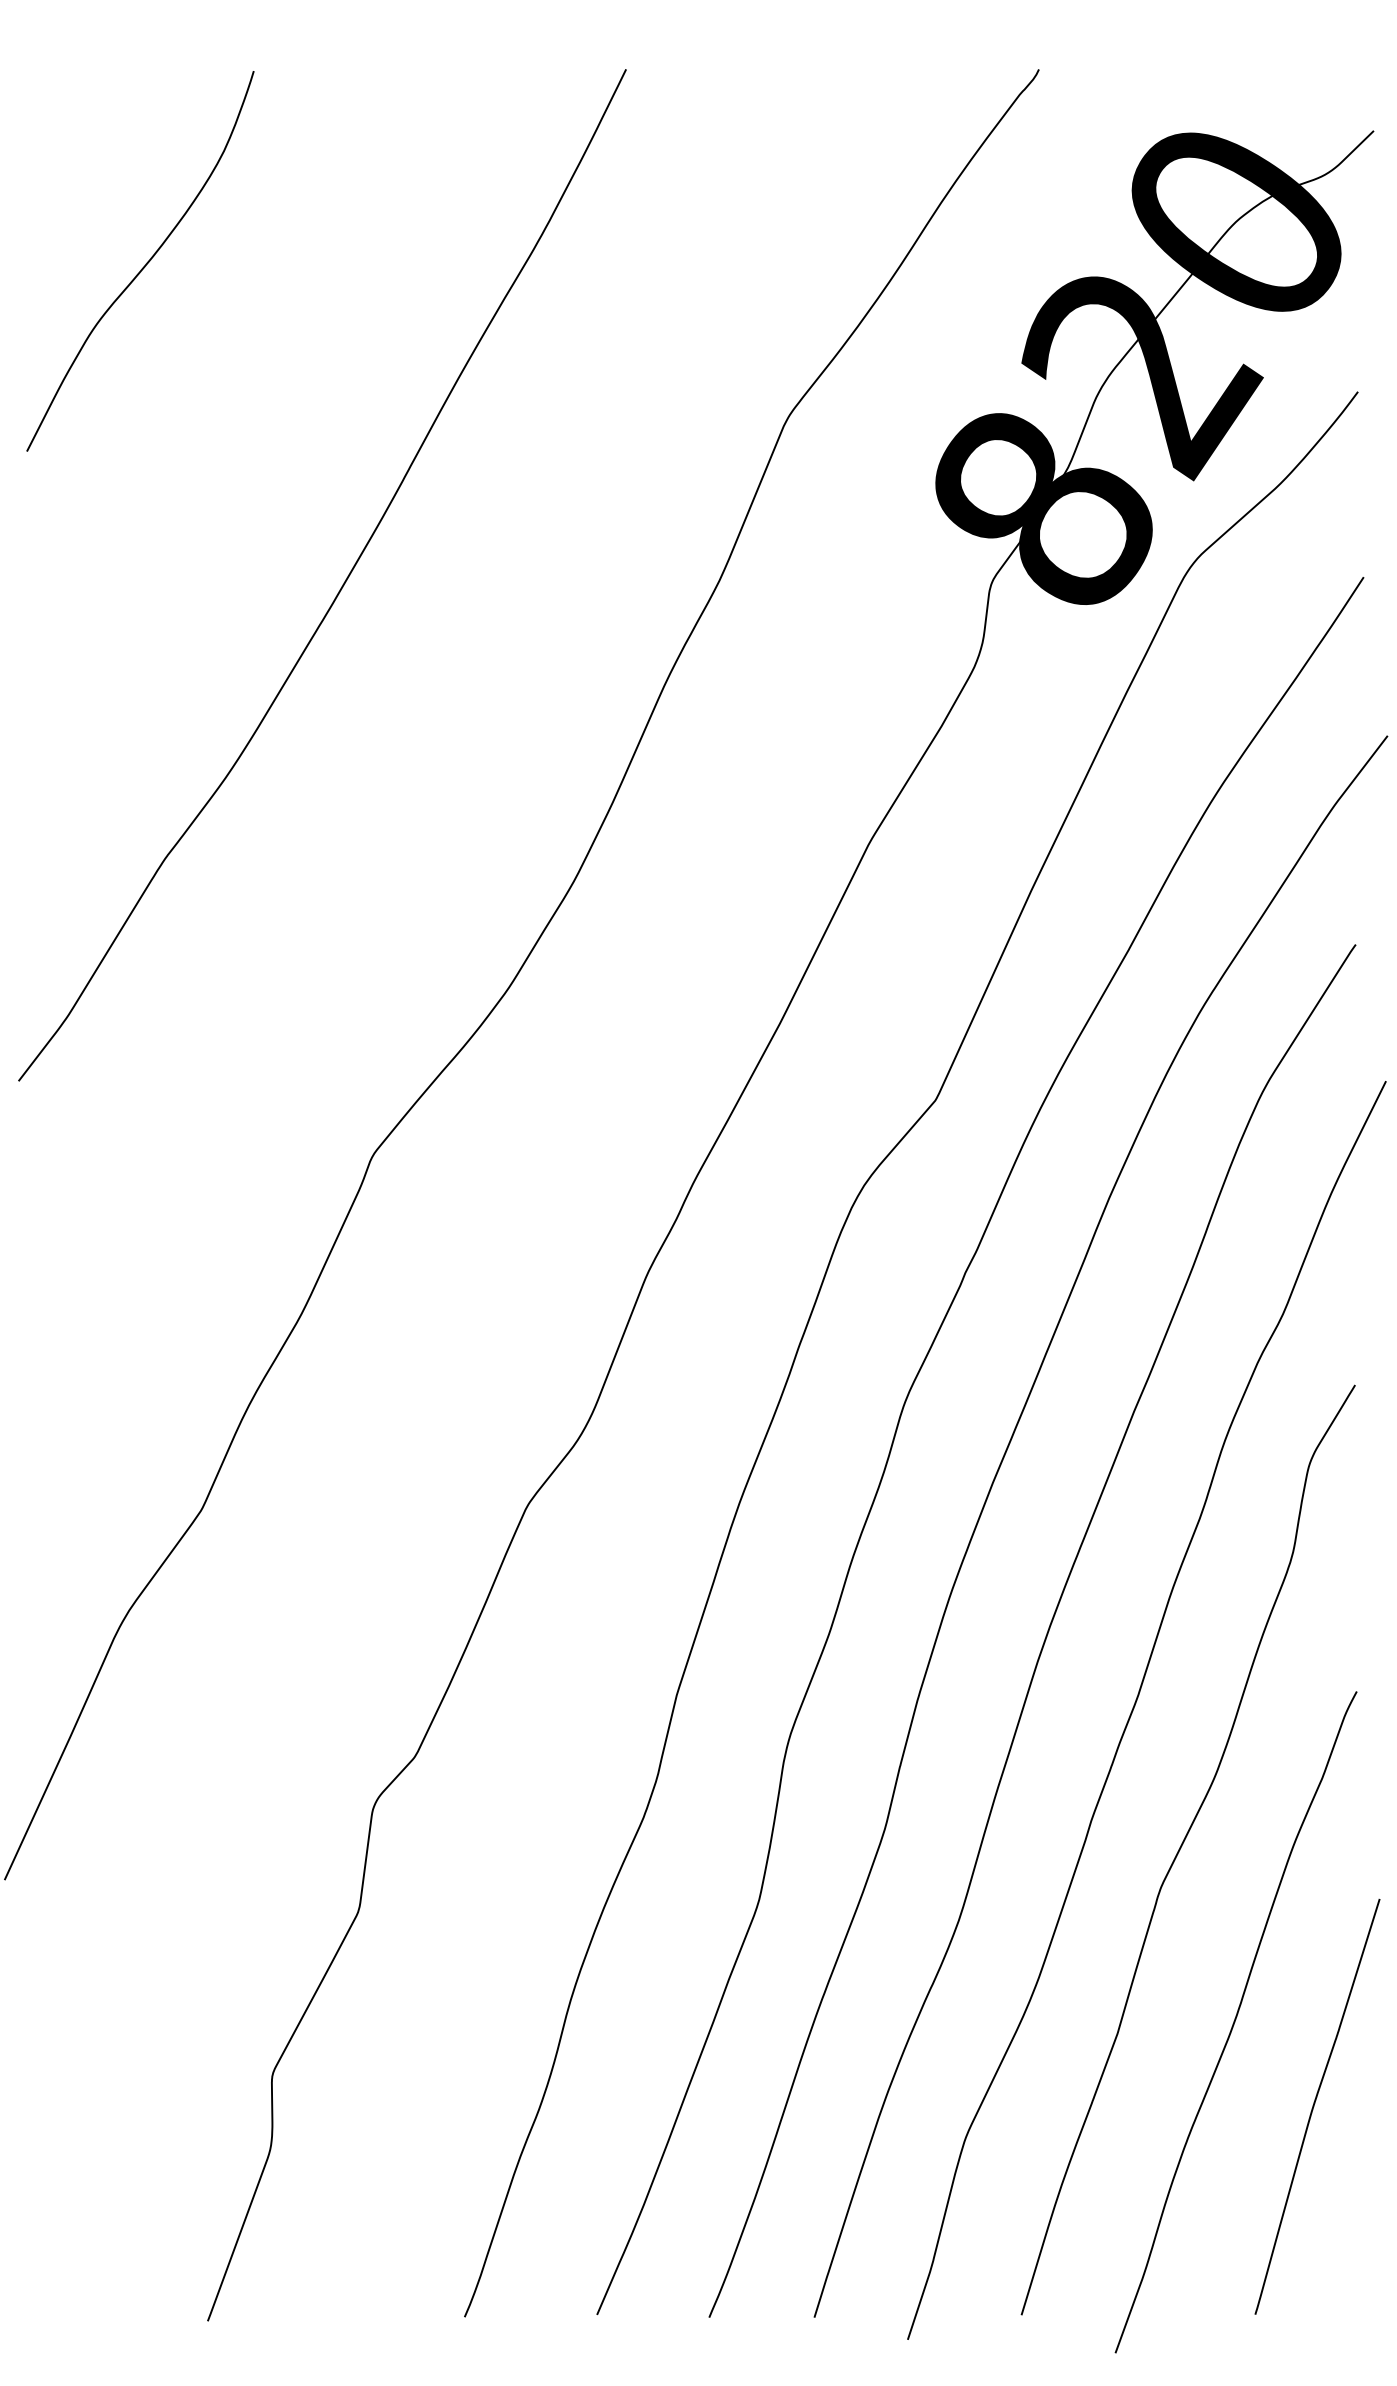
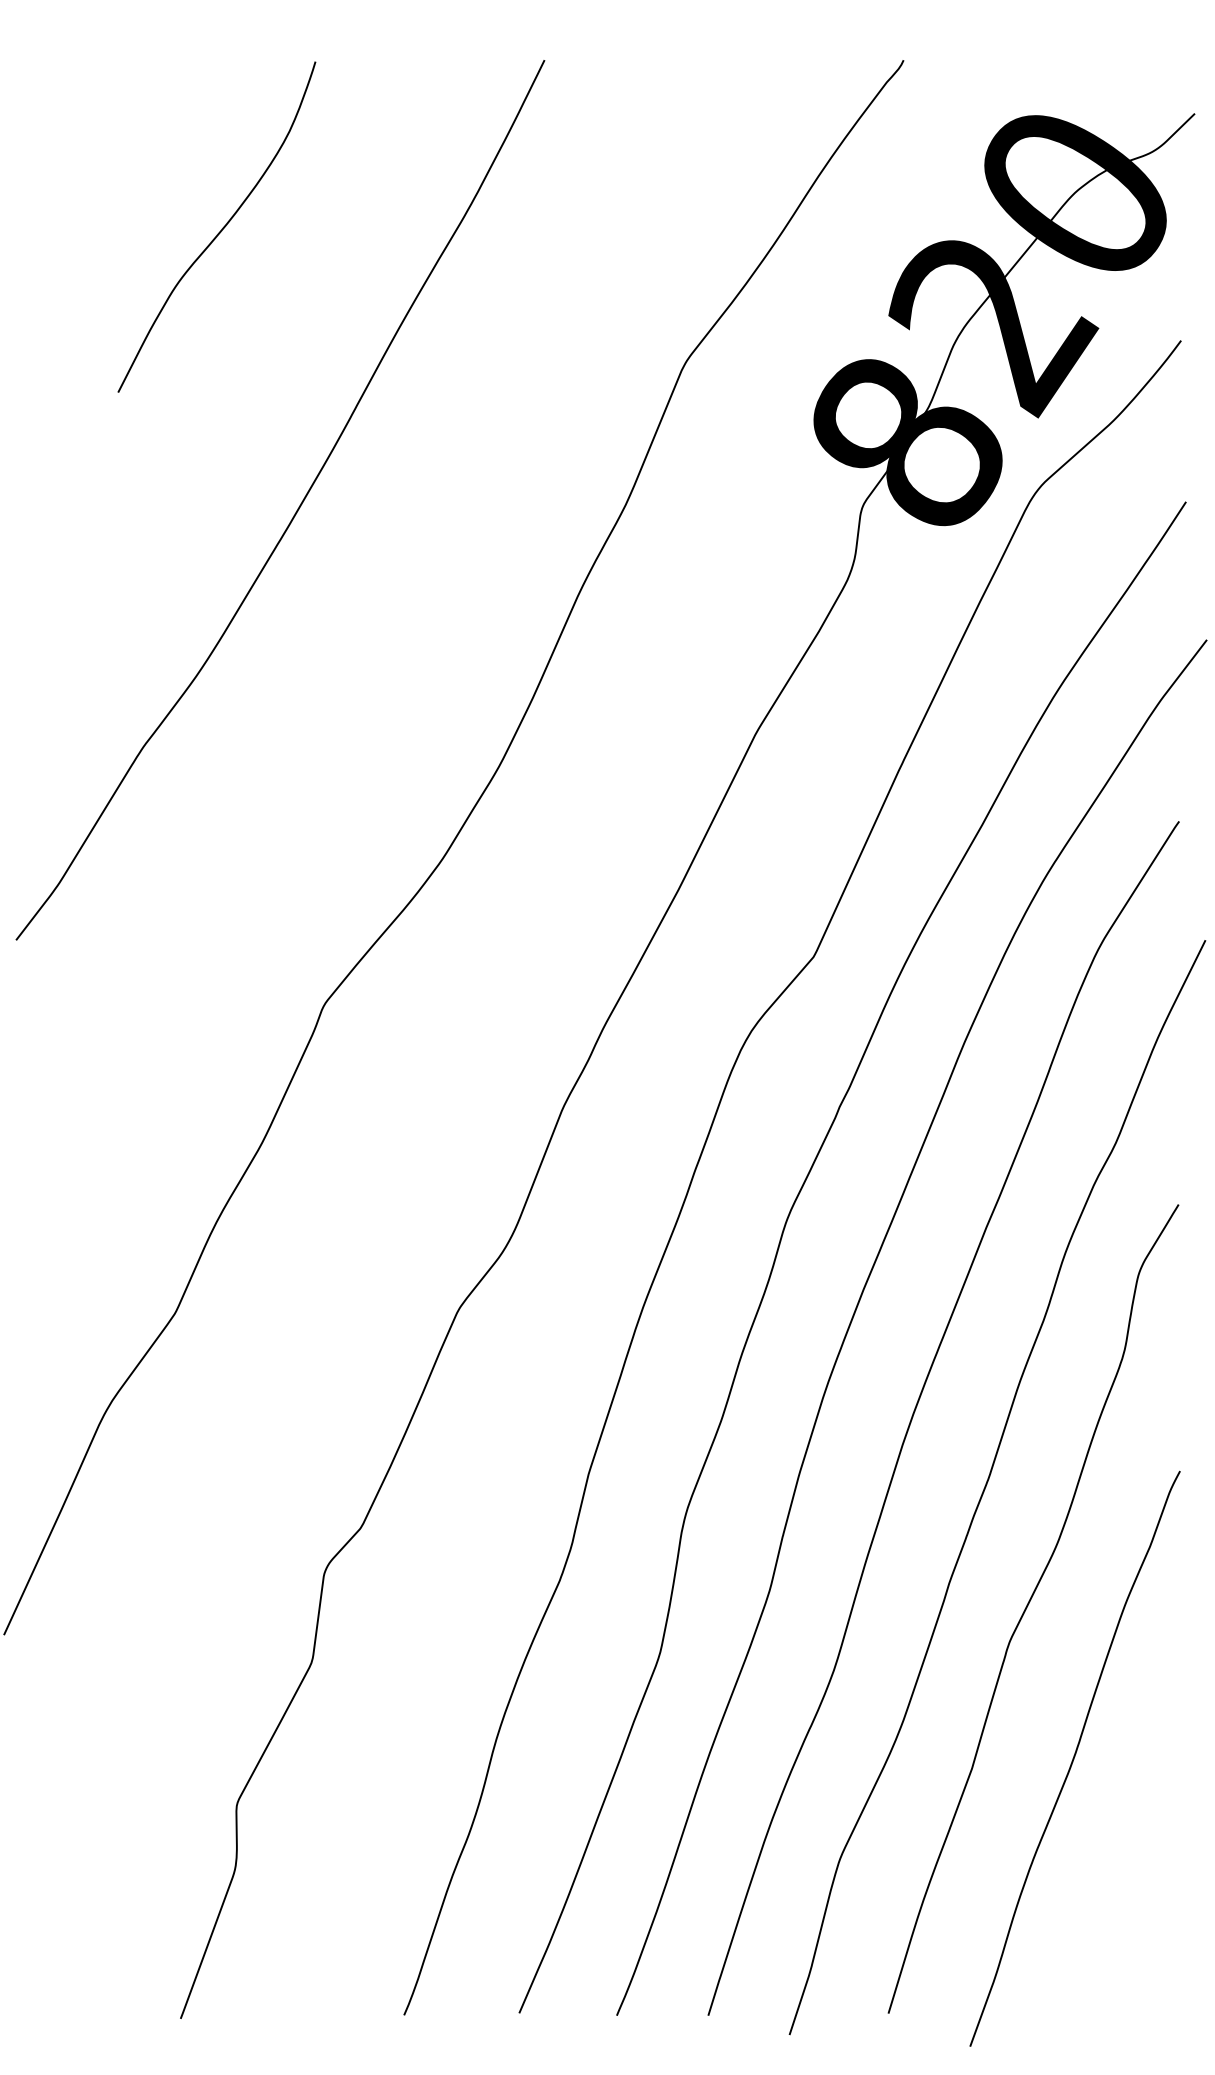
curve: (144, 265) -> (220, 230), moved
curve: (1314, 2106) -> (1143, 1832), removed

